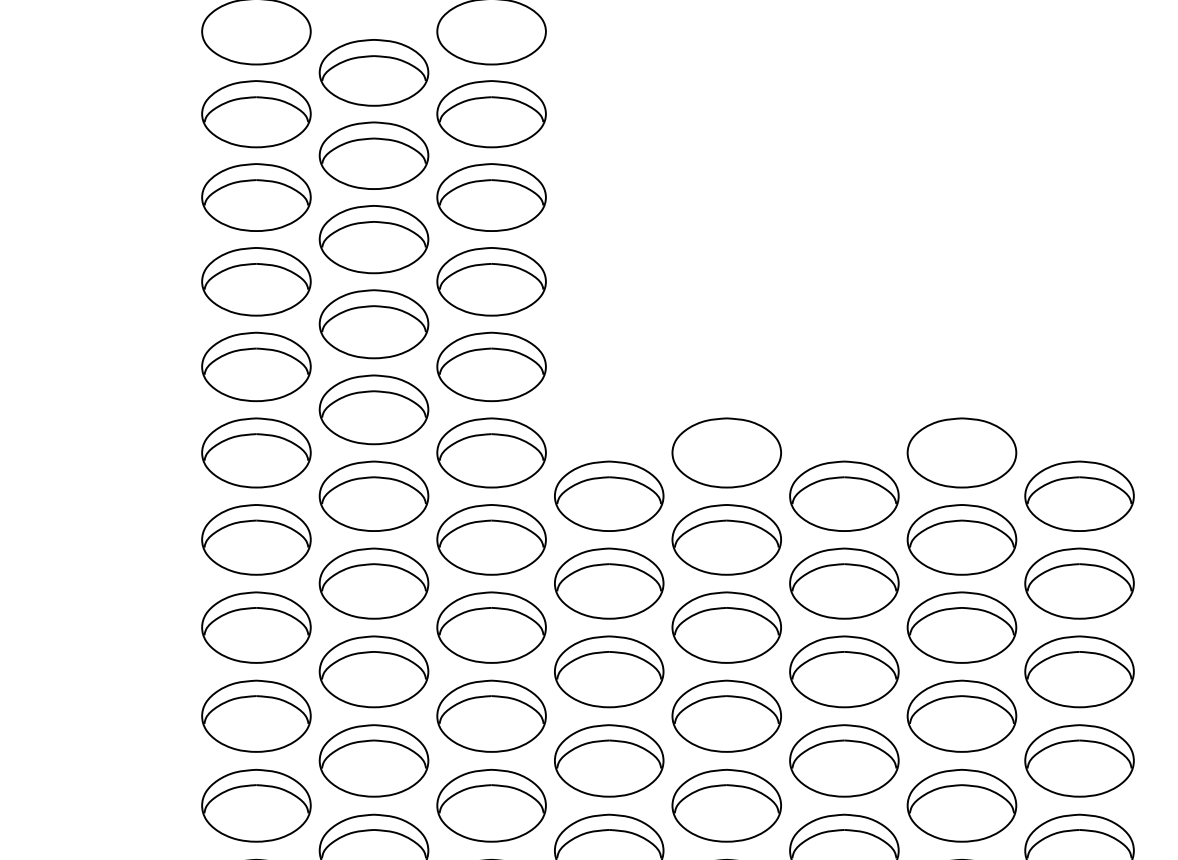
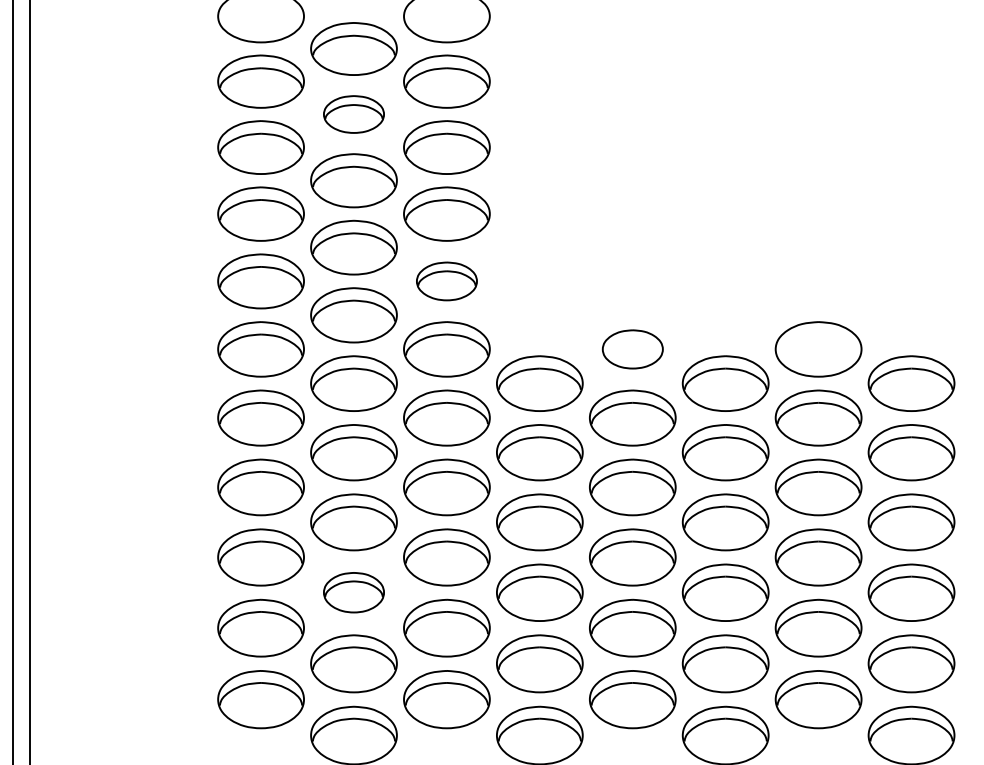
part: (373, 155) -> (353, 114), size x0.7
part: (491, 367) -> (446, 281), size x0.7
part: (726, 453) -> (632, 349), size x0.7
part: (373, 760) -> (353, 592), size x0.7

